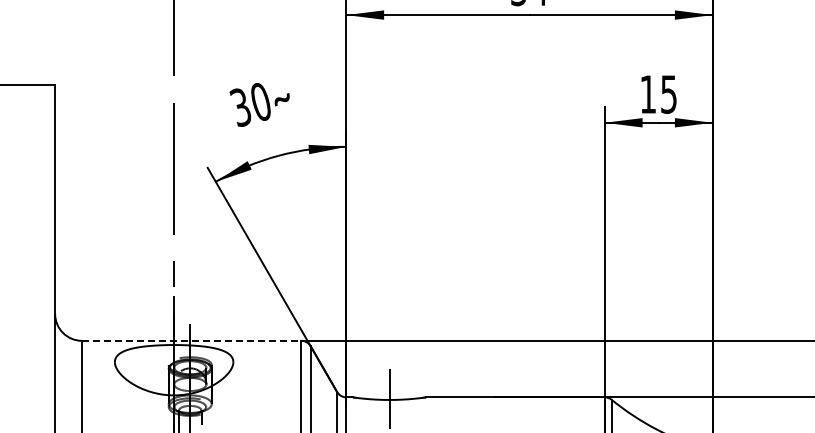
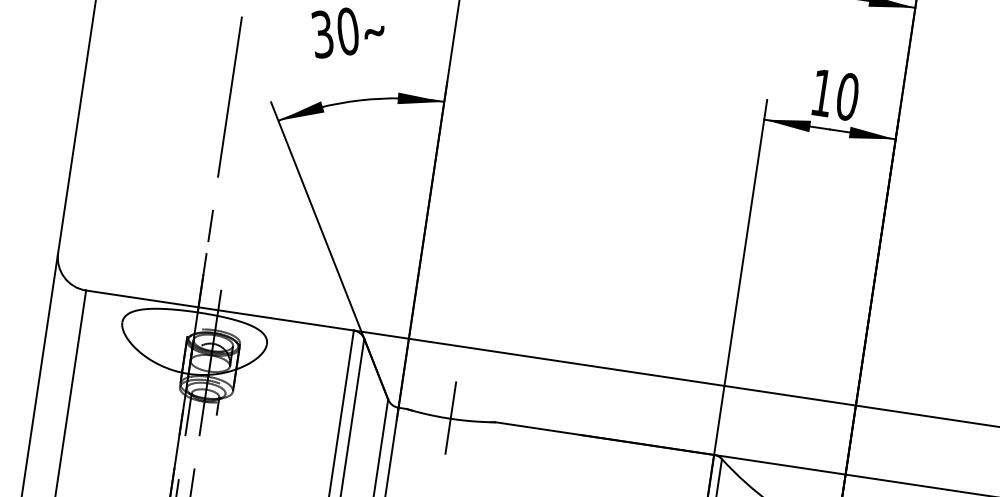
text: (669, 94) -> (848, 96), 15 -> 10
line: (191, 340) -> (219, 310), dashed -> solid

